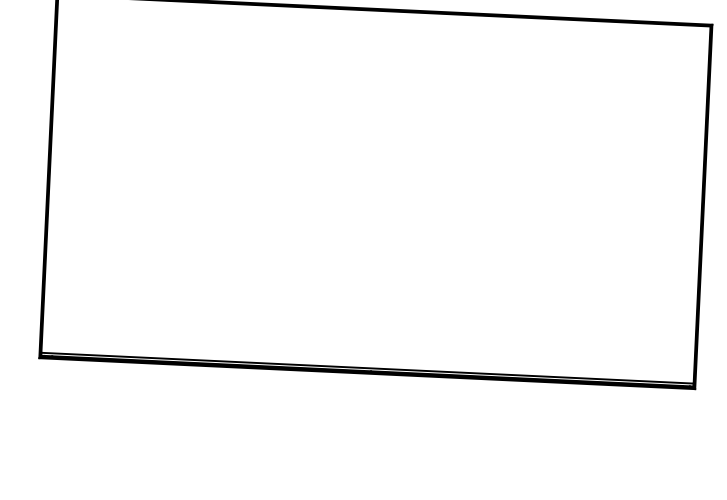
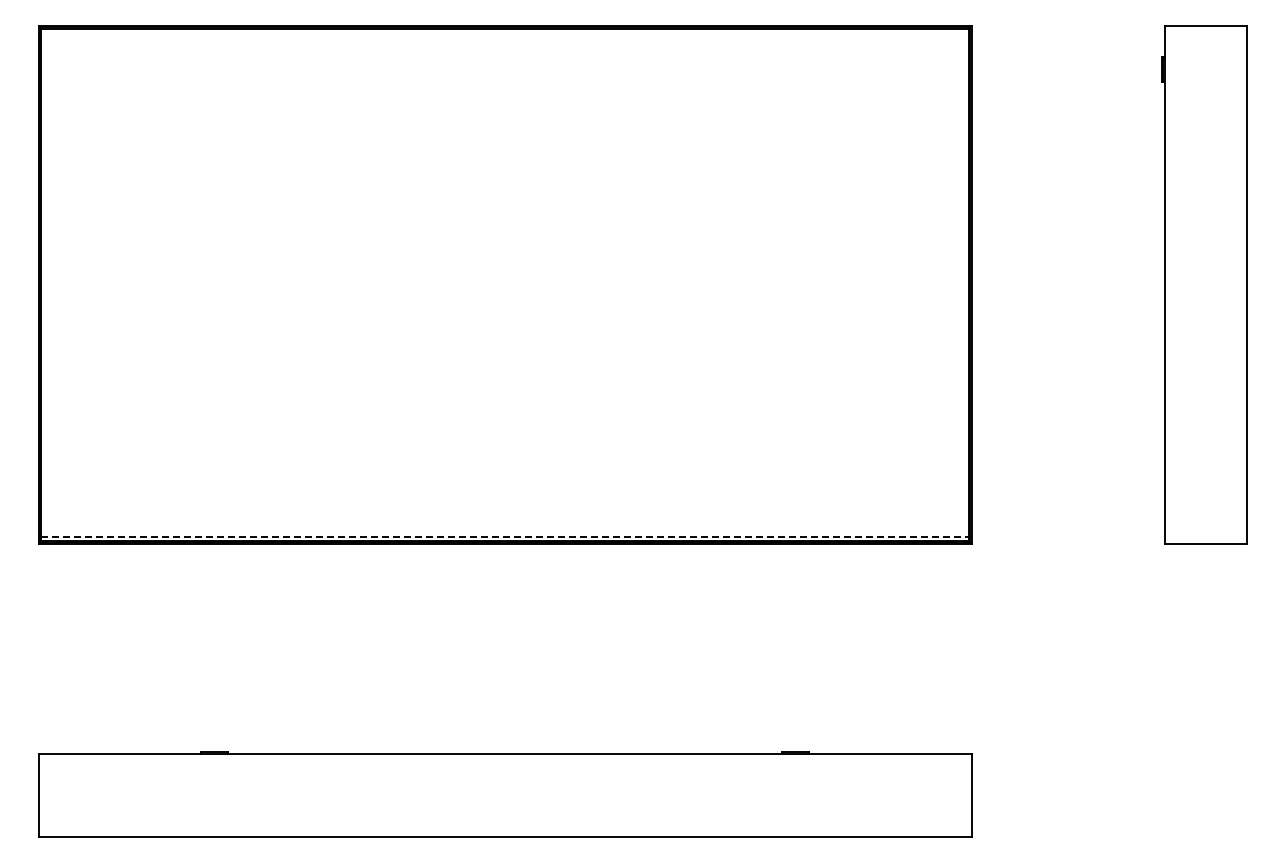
line: (367, 368) -> (505, 536), solid -> dashed

